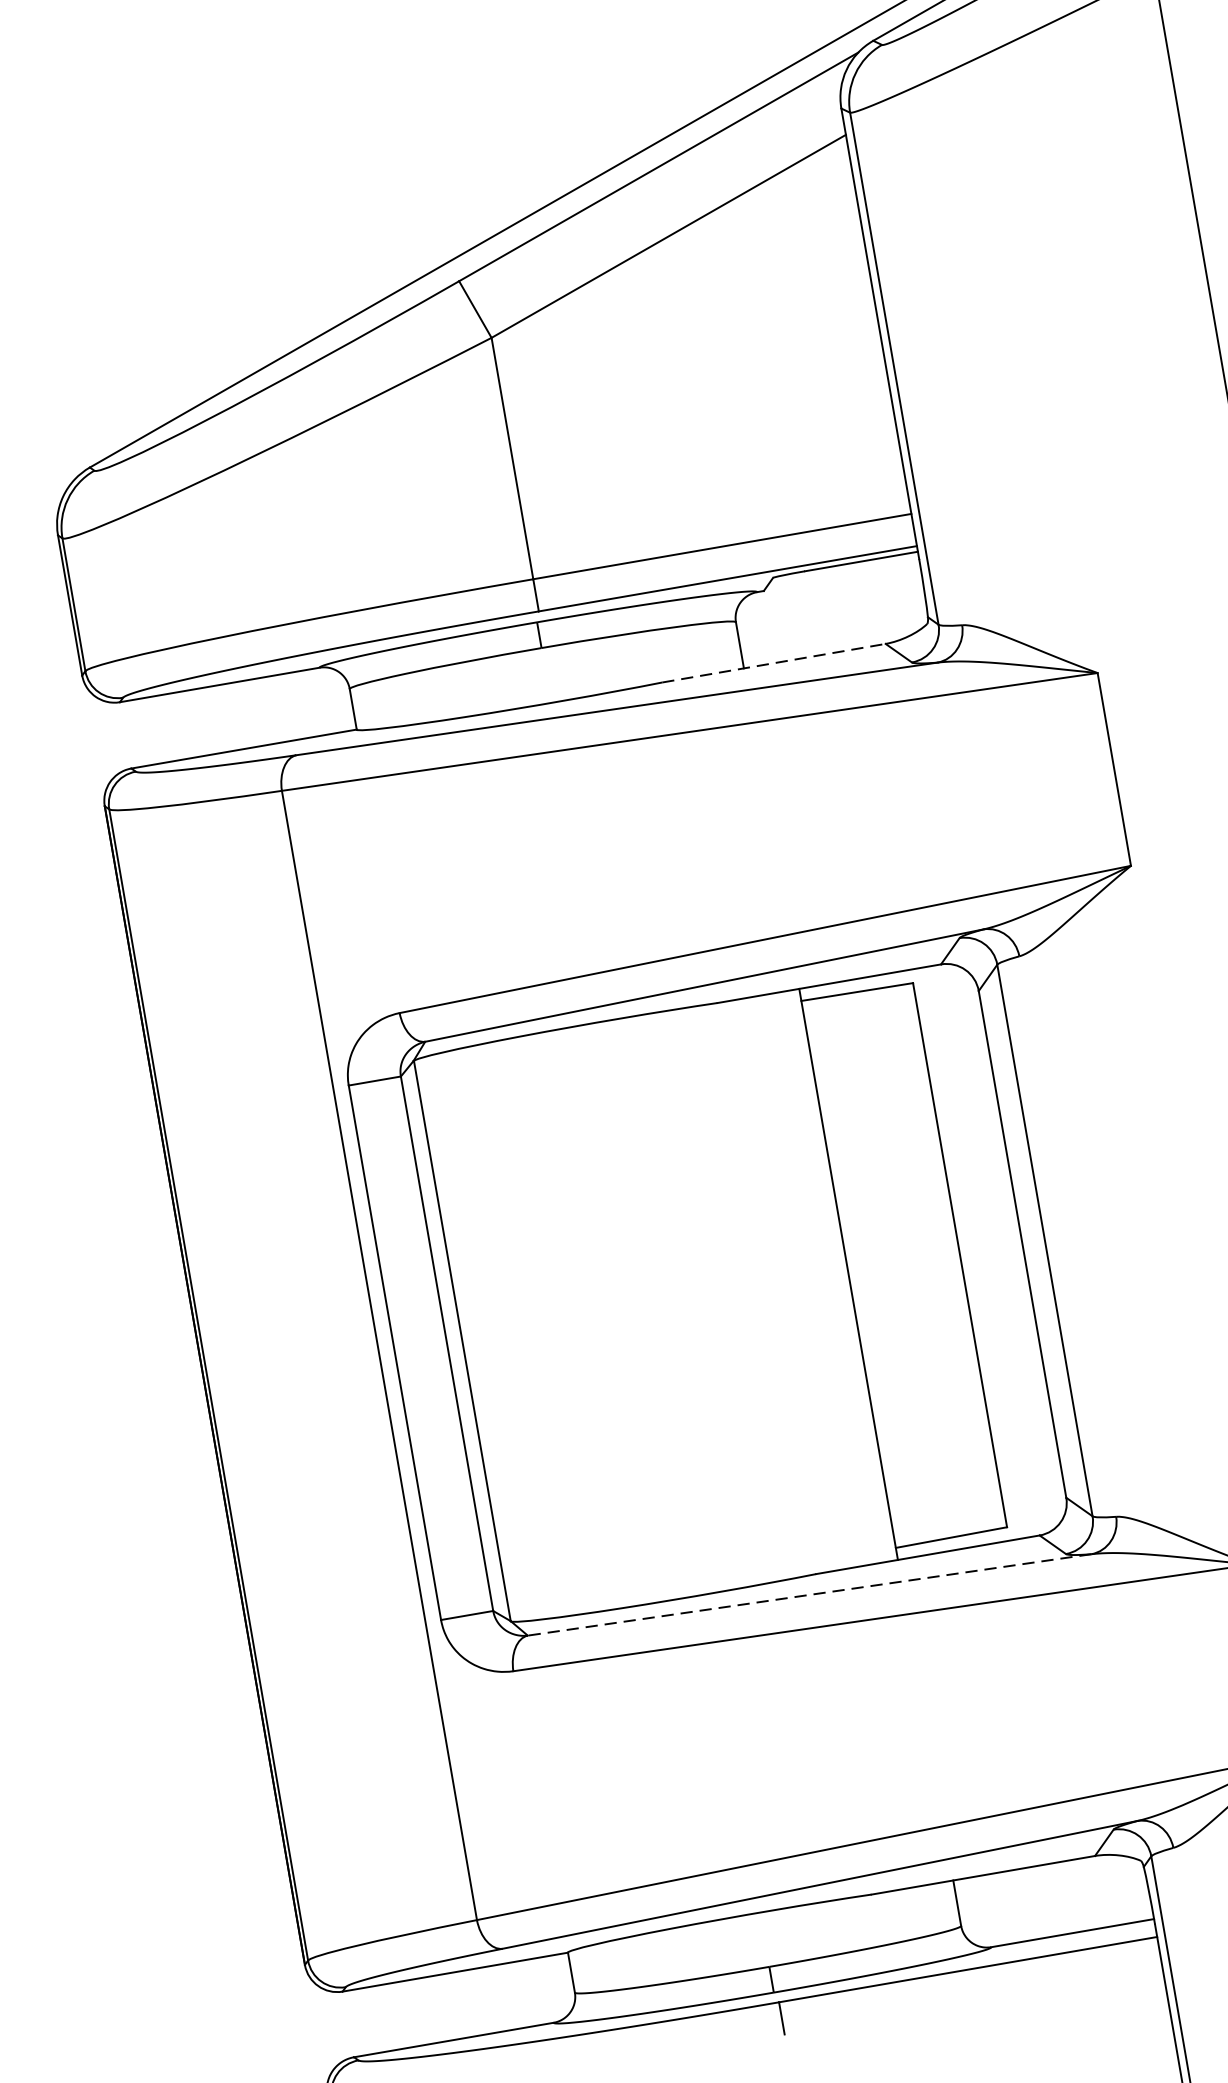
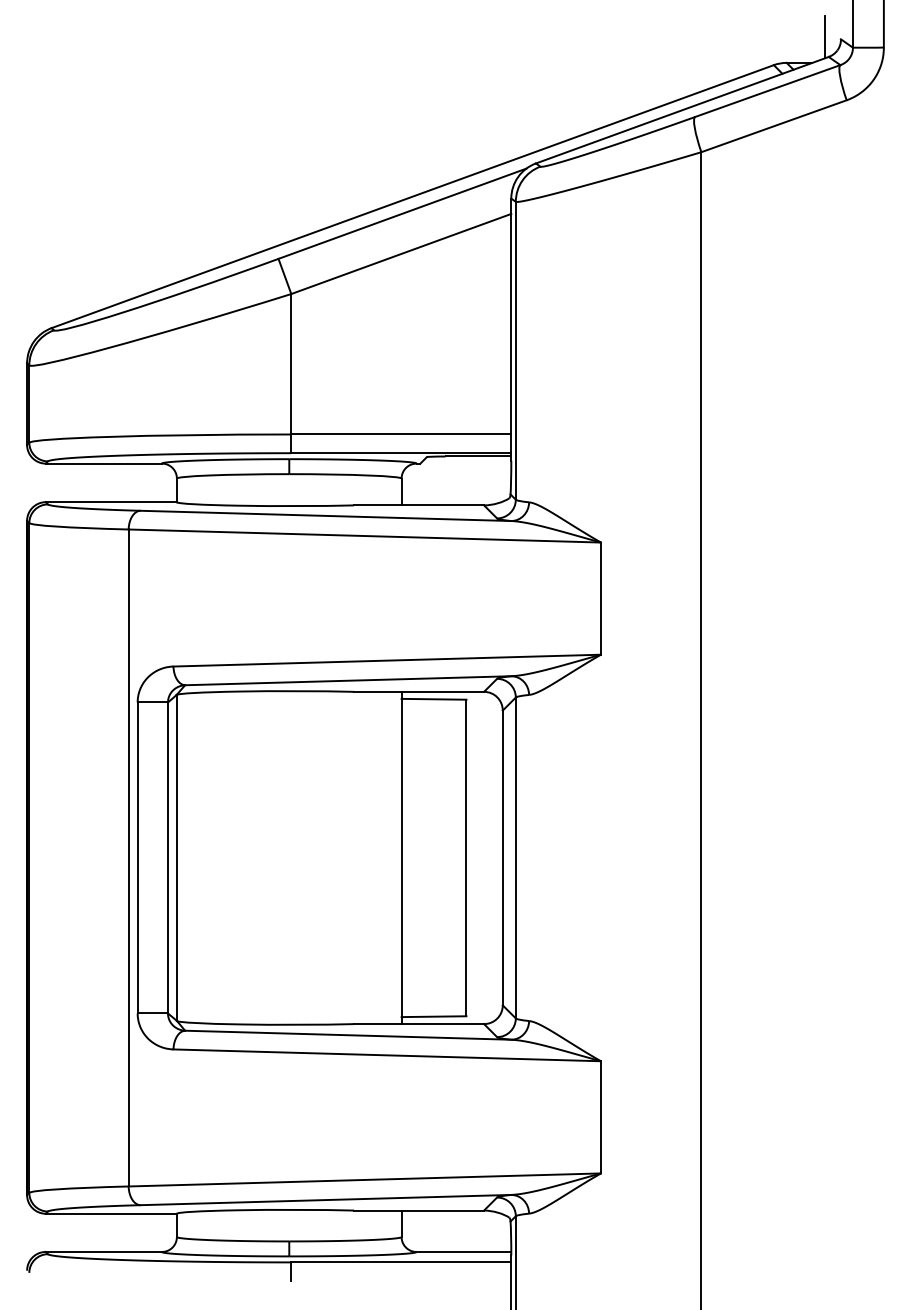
line: (774, 663) -> (419, 505), dashed -> solid
line: (808, 1595) -> (347, 1035), dashed -> solid

